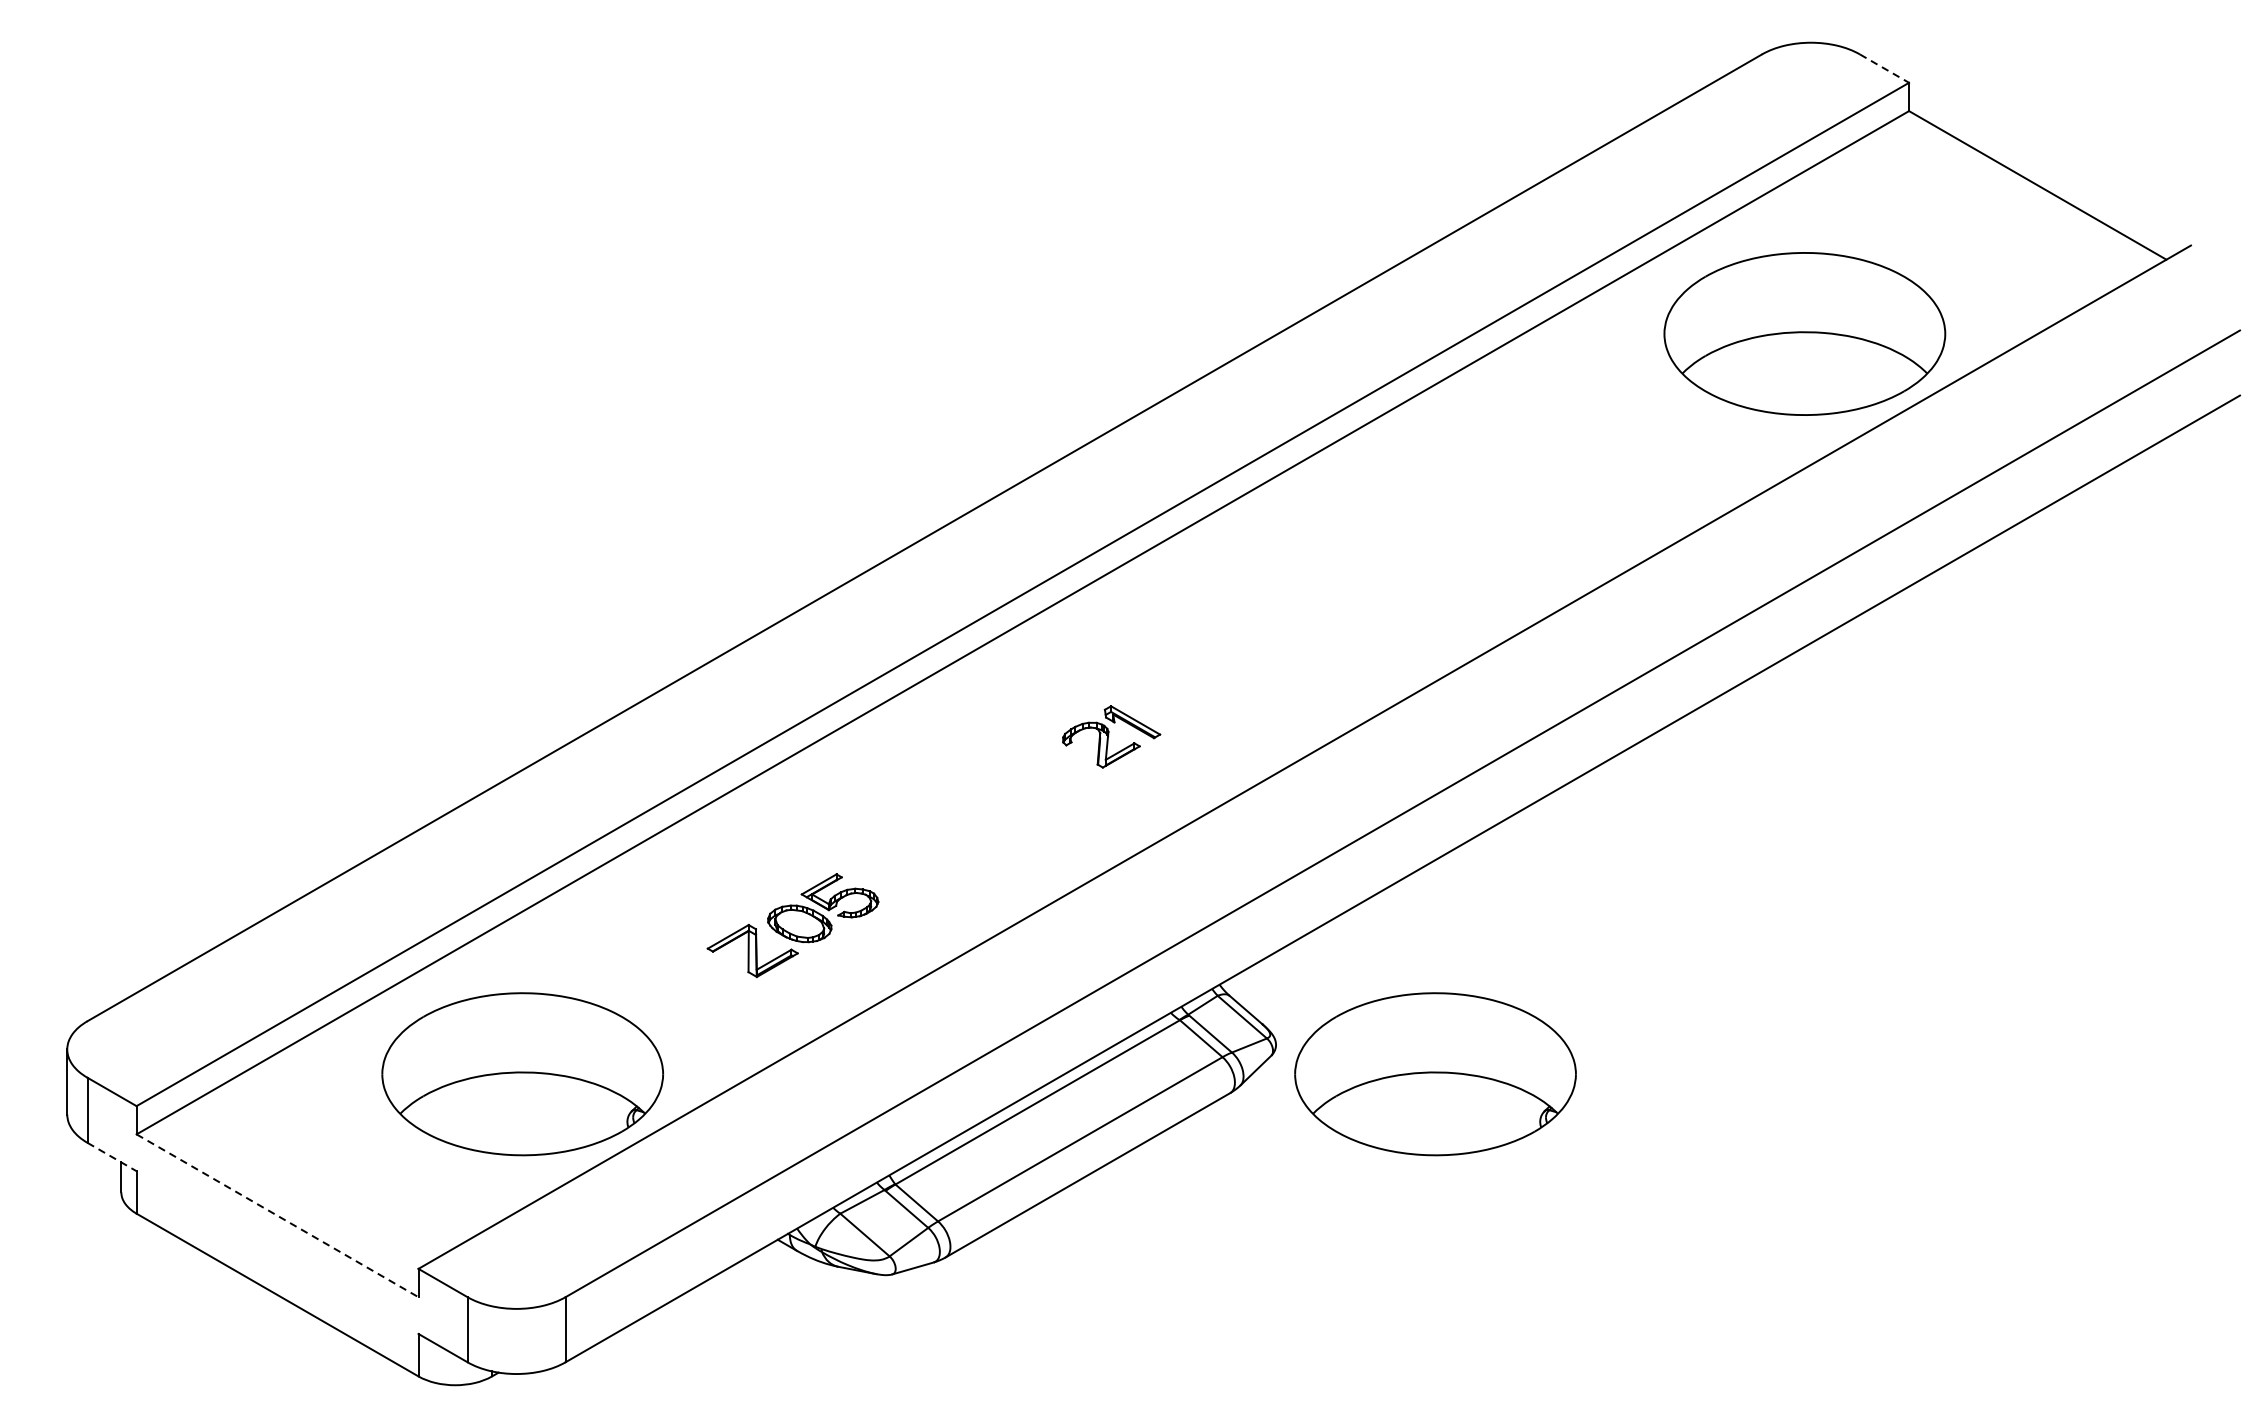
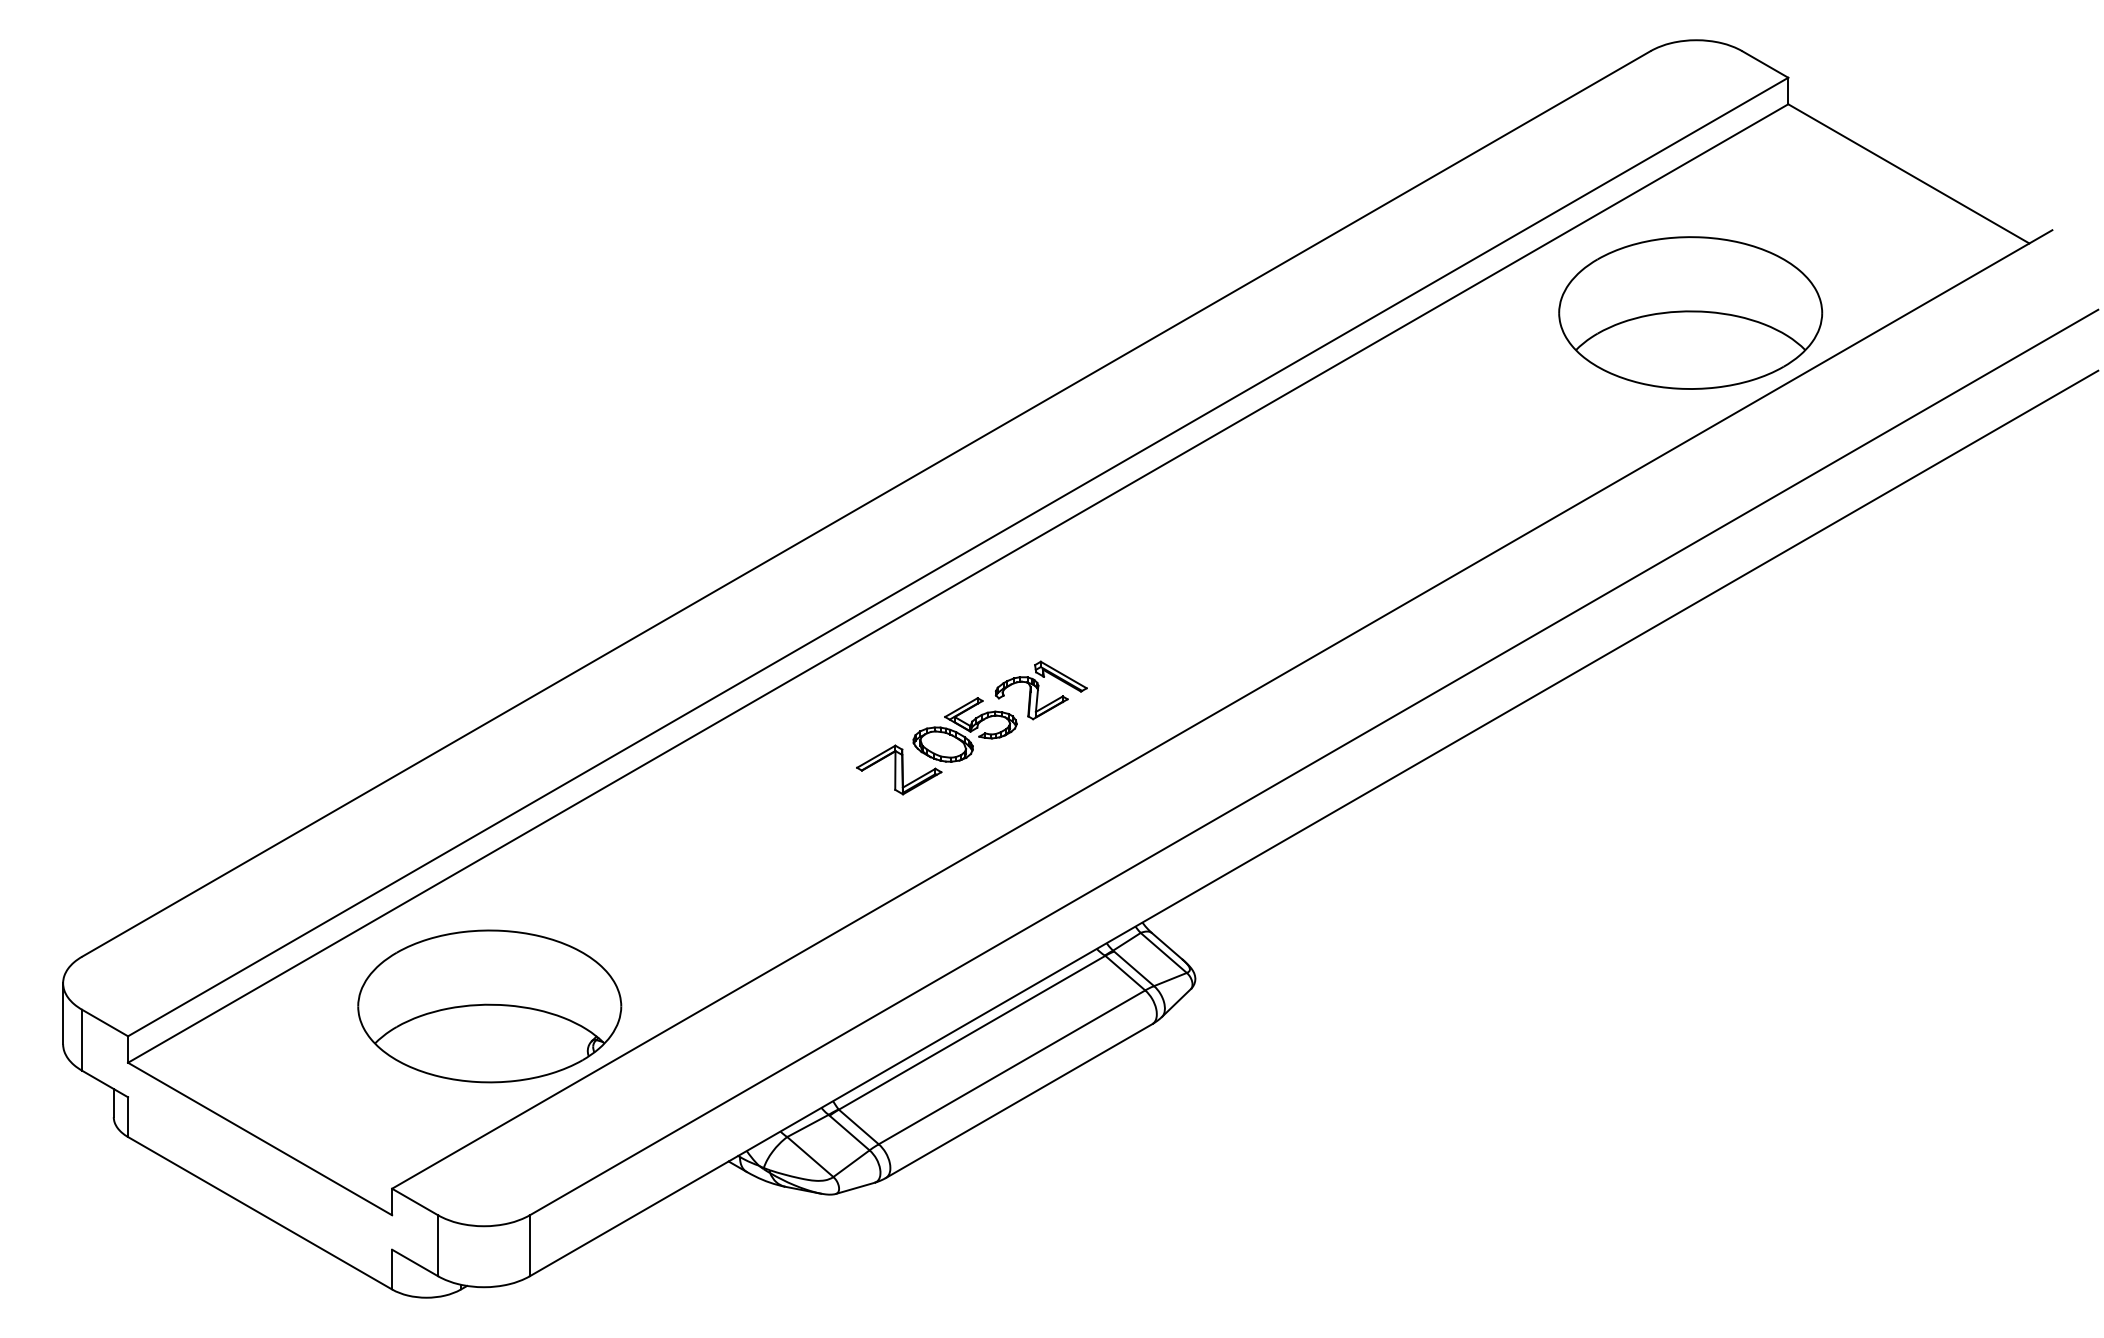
line: (1884, 68) -> (1765, 64), dashed -> solid
part: (792, 925) -> (936, 746), moved
part: (1435, 1074) -> (1344, 1006), removed
line: (112, 1157) -> (105, 1084), dashed -> solid
line: (277, 1216) -> (260, 1139), dashed -> solid

